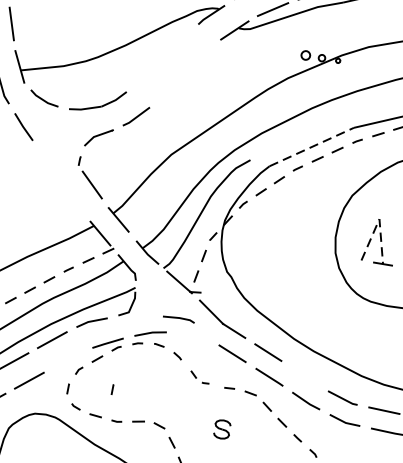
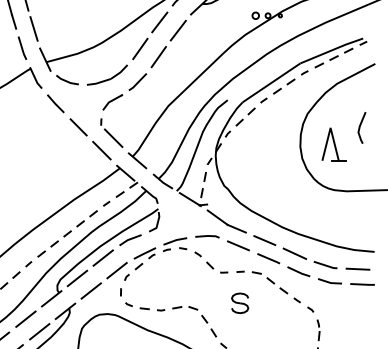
line: (177, 43) -> (159, 22), added
line: (199, 57) -> (177, 30), added
line: (147, 73) -> (140, 48), added
line: (168, 88) -> (158, 57), added
line: (311, 146) -> (271, 82), dashed -> solid
line: (63, 184) -> (92, 141), added
line: (379, 218) -> (330, 127), dashed -> solid
line: (179, 318) -> (207, 236), moved
line: (66, 359) -> (116, 270), added
line: (304, 376) -> (294, 253), added
part: (200, 377) -> (217, 267), size x1.43
line: (111, 389) -> (153, 287), removed
part: (222, 428) -> (240, 302), size x1.43

